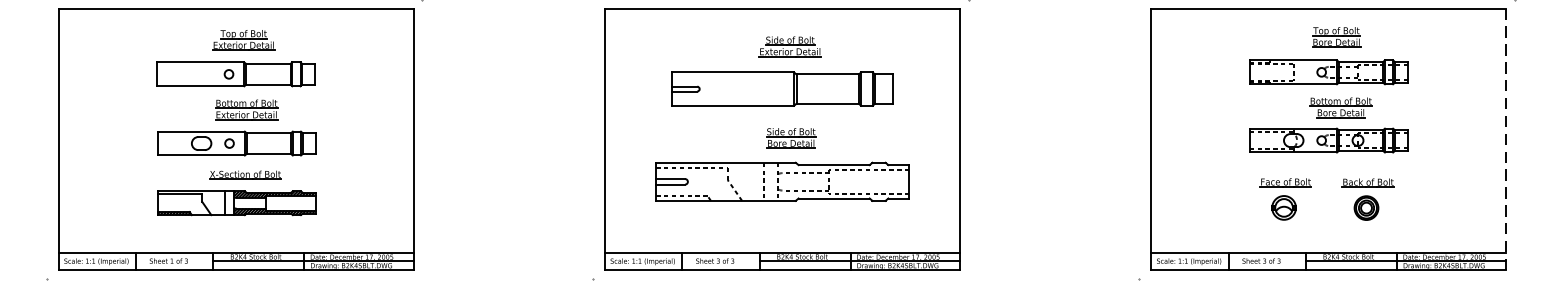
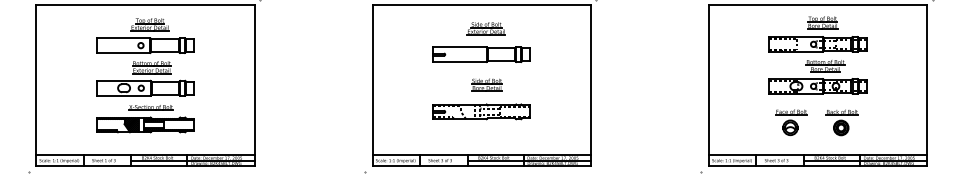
part: (782, 88) -> (481, 54), size x0.71
line: (1506, 139) -> (927, 85), dashed -> solid
part: (782, 181) -> (481, 111), size x0.62
hatch: (190, 202) -> (117, 124), added

